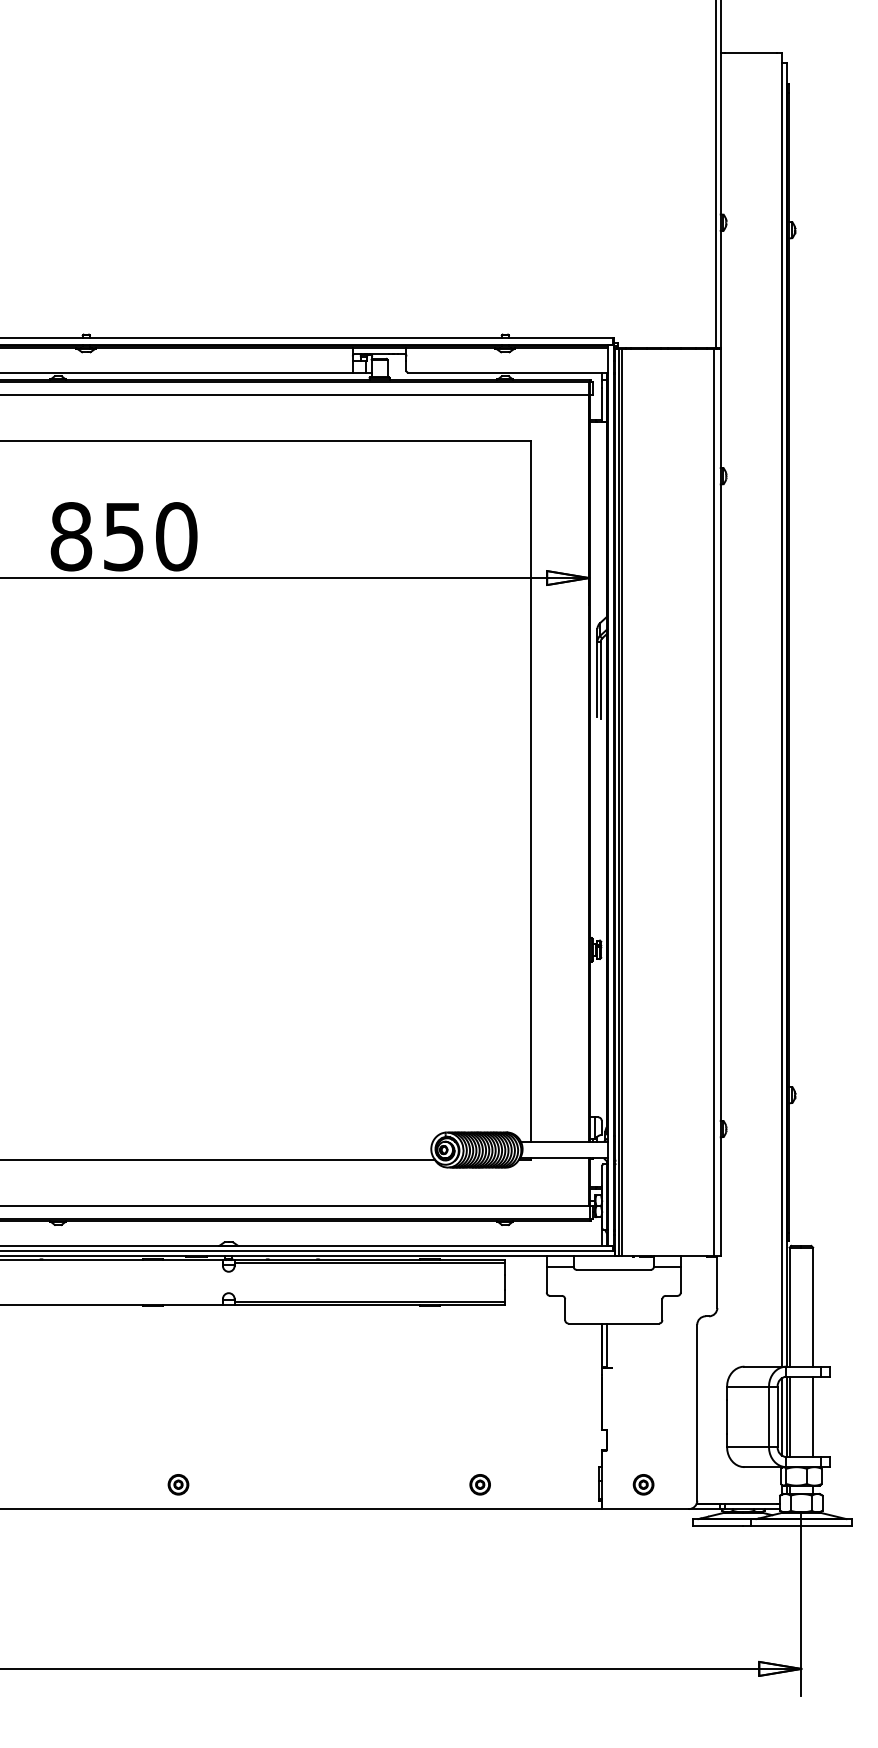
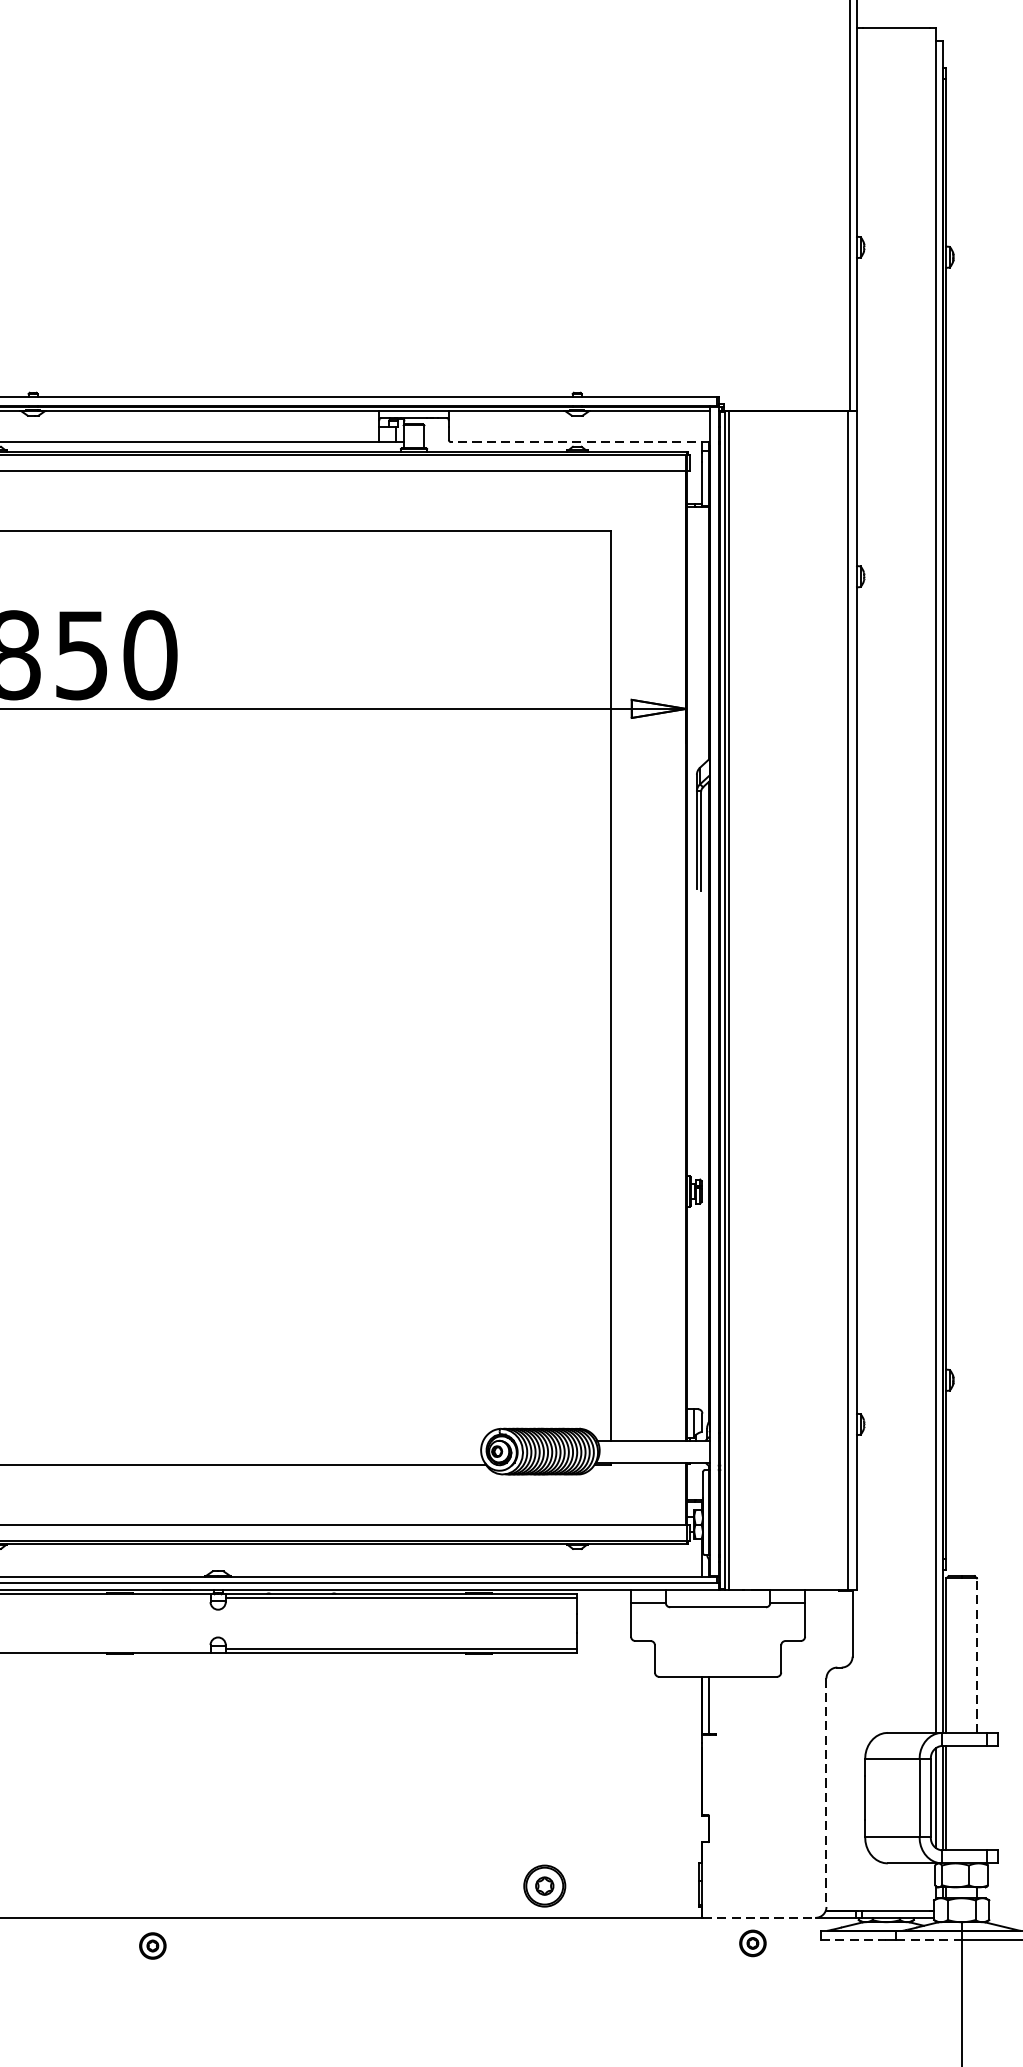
line: (507, 372) -> (580, 441), solid -> dashed
line: (813, 1307) -> (977, 1656), solid -> dashed
line: (697, 1412) -> (826, 1792), solid -> dashed
line: (813, 1416) -> (977, 1797), removed
part: (178, 1484) -> (152, 1945), moved
part: (479, 1484) -> (543, 1885), size x1.6
part: (643, 1484) -> (752, 1943), moved
line: (646, 1509) -> (760, 1918), solid -> dashed
line: (718, 1525) -> (854, 1939), solid -> dashed
line: (776, 1525) -> (929, 1939), solid -> dashed

